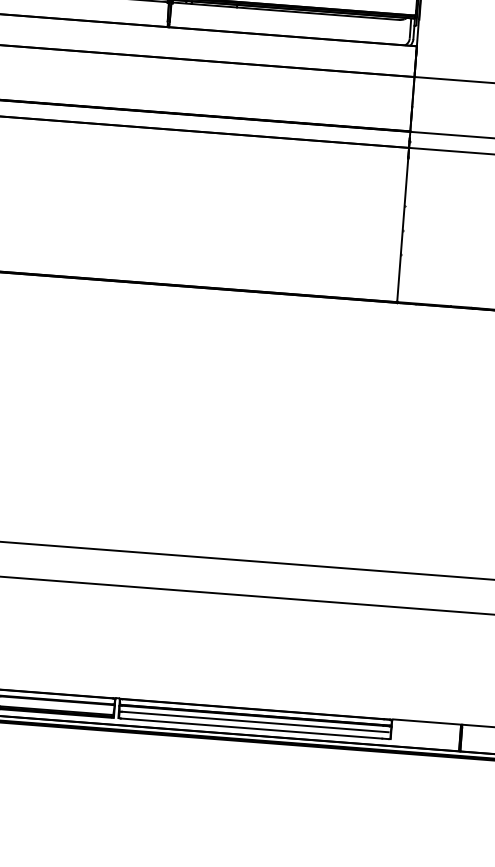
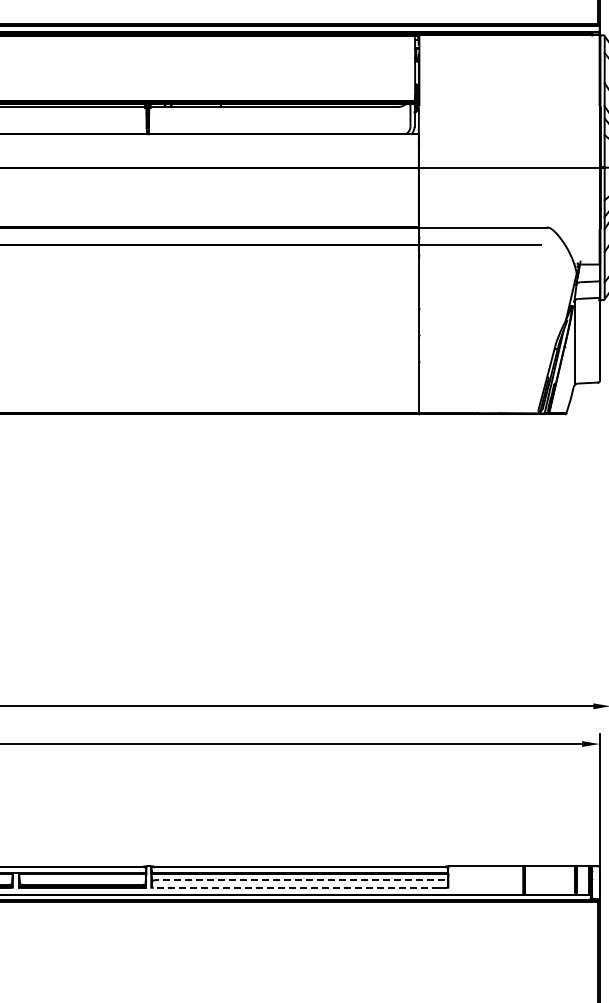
line: (254, 722) -> (299, 880), solid -> dashed
line: (251, 728) -> (296, 887), solid -> dashed

